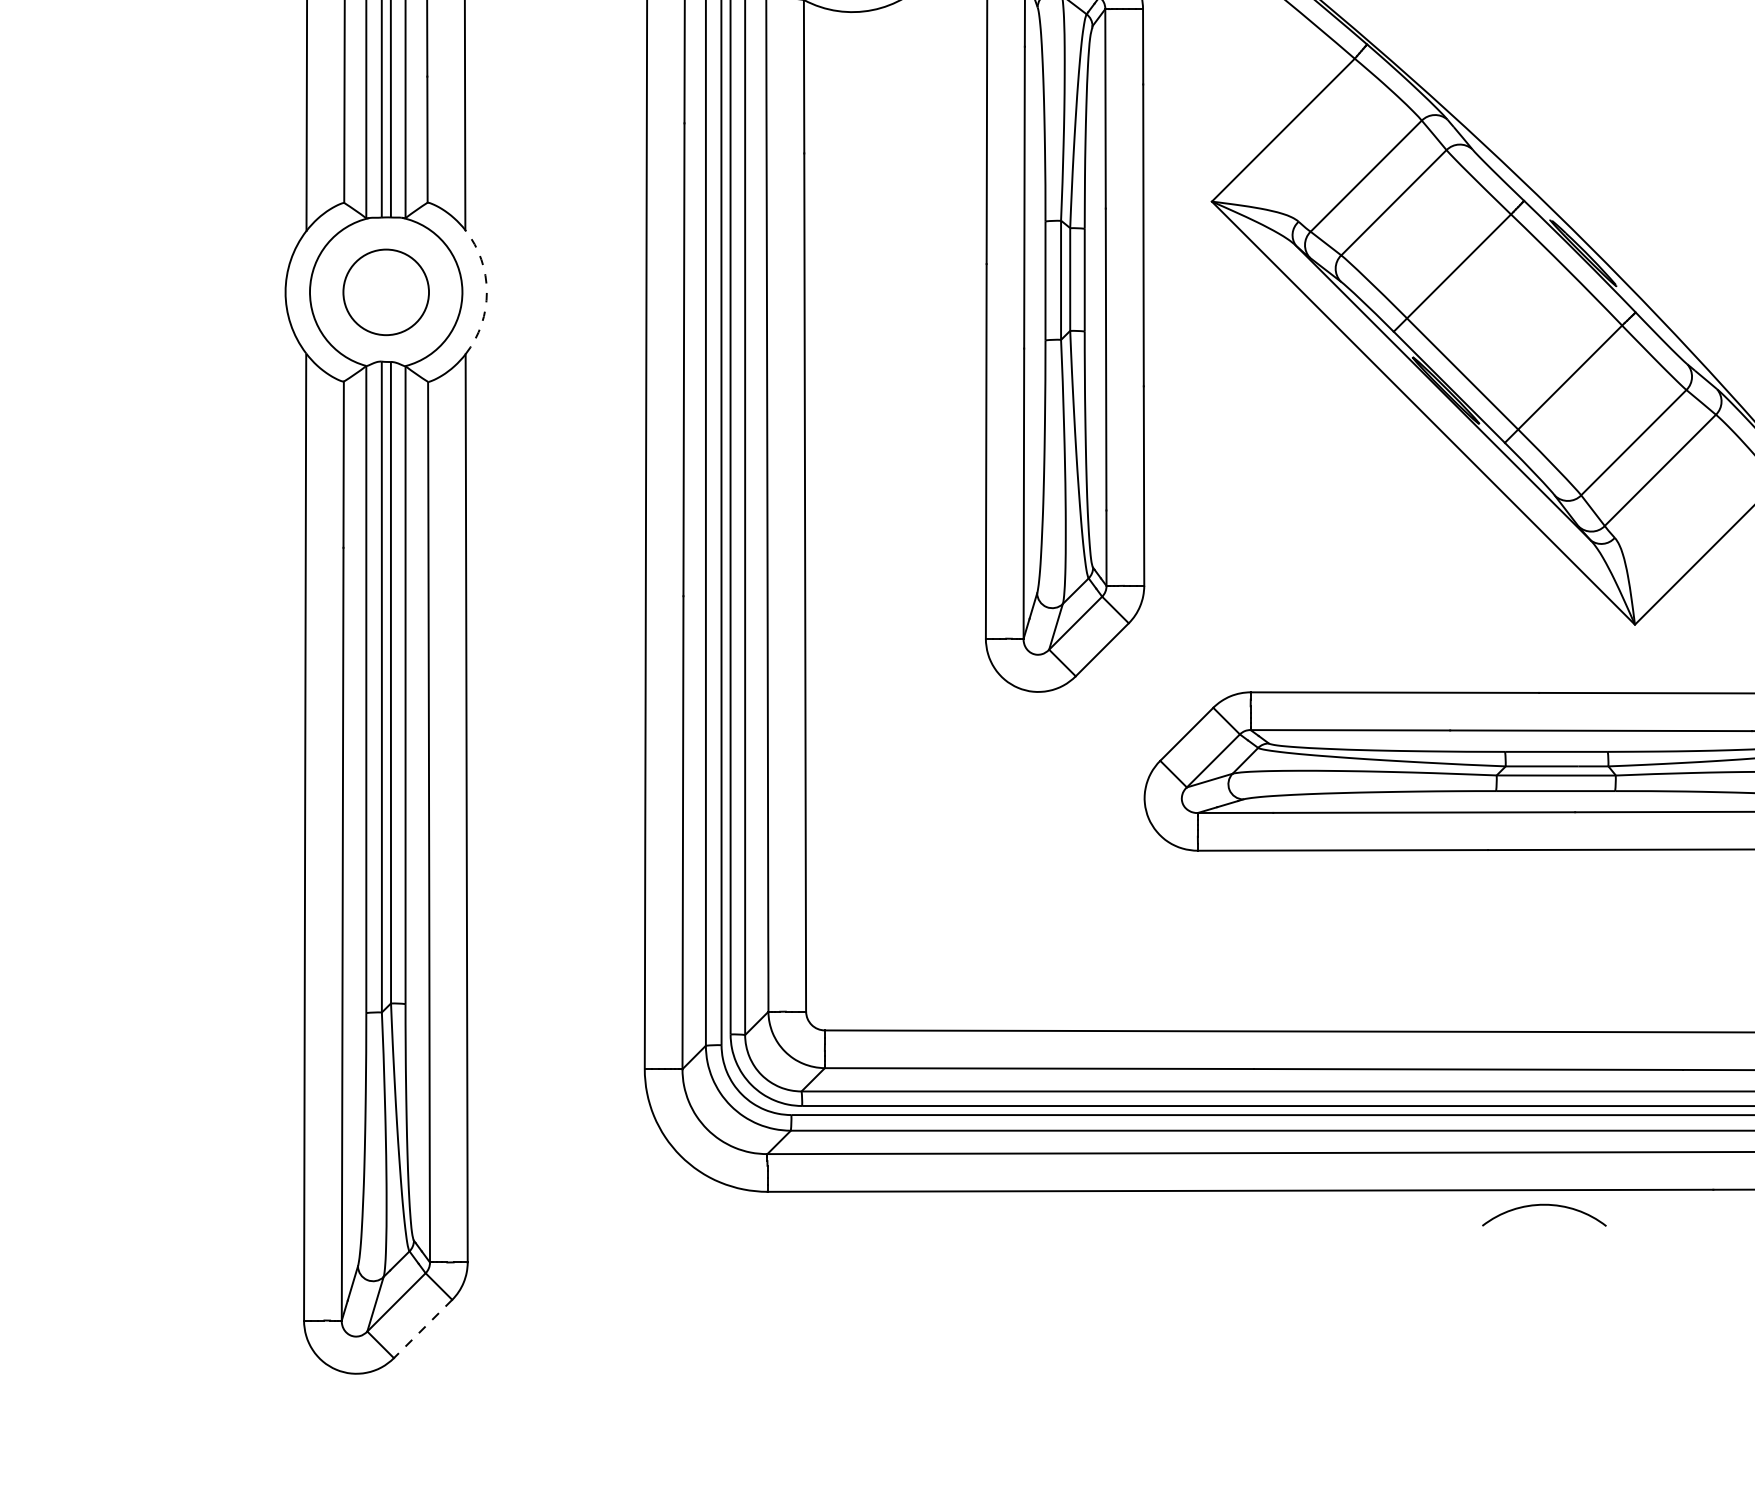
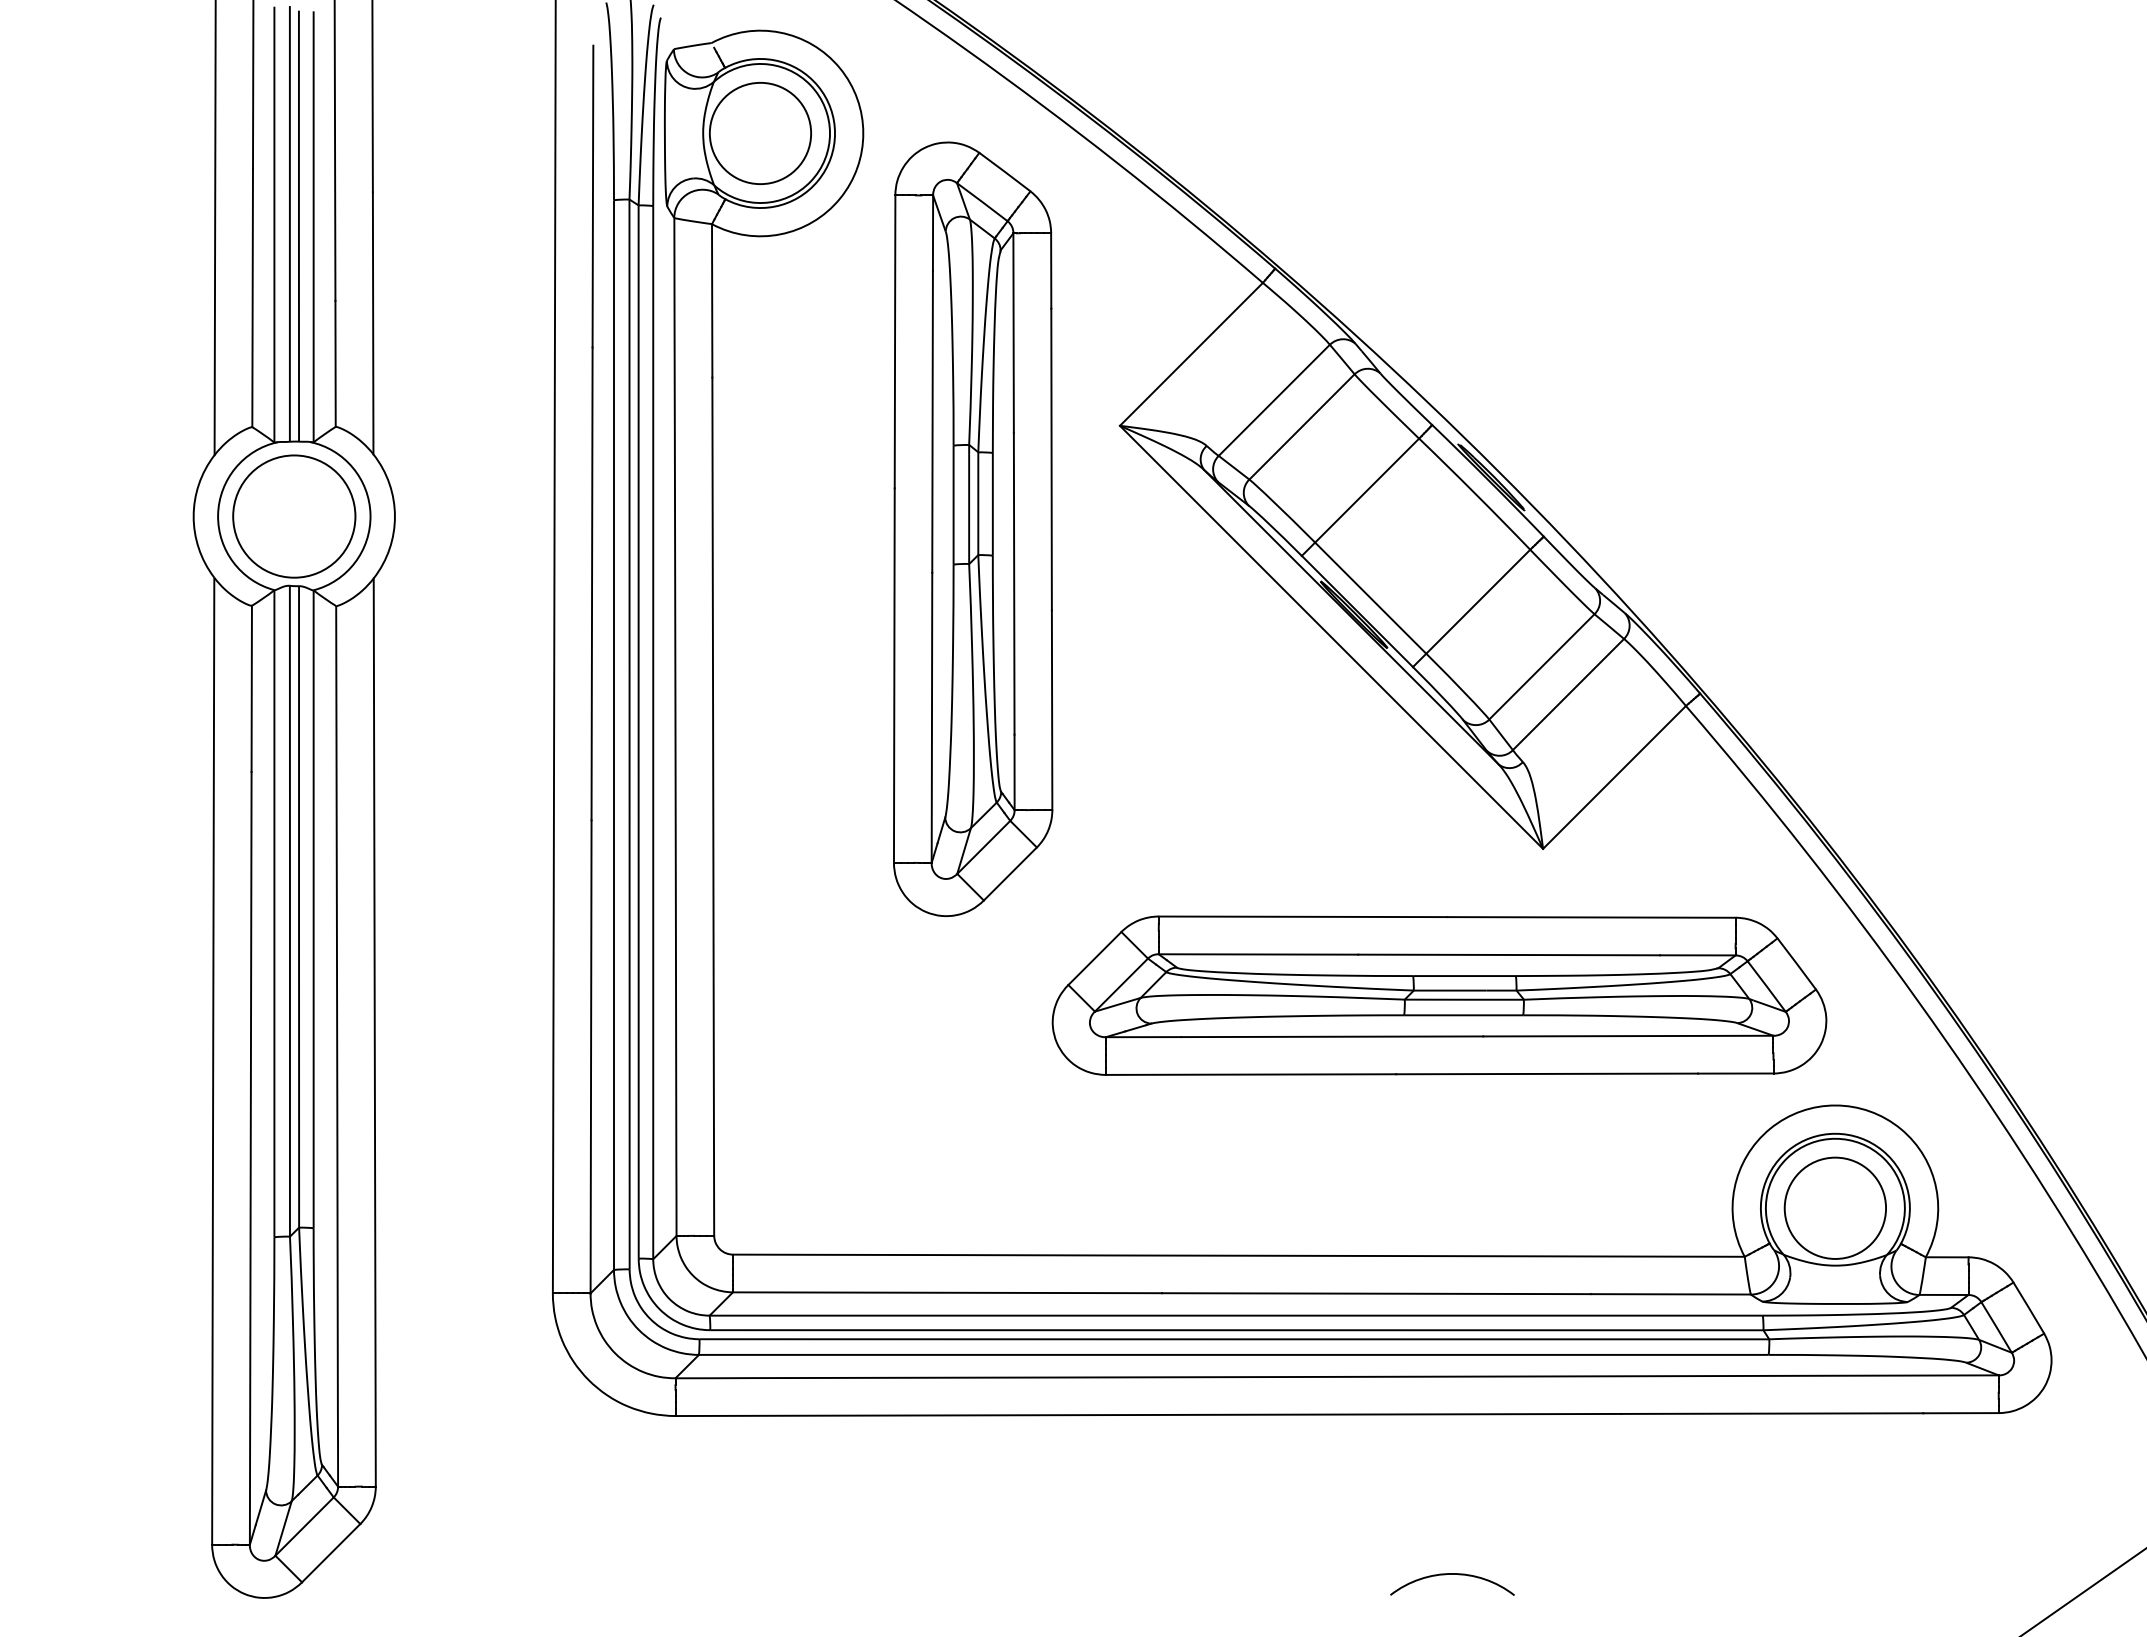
circle: (386, 292) -> (294, 516), size x1.43
arc: (486, 292) -> (394, 516), dashed -> solid
arc: (1544, 1205) -> (1452, 1574), moved
line: (422, 1329) -> (330, 1553), dashed -> solid

